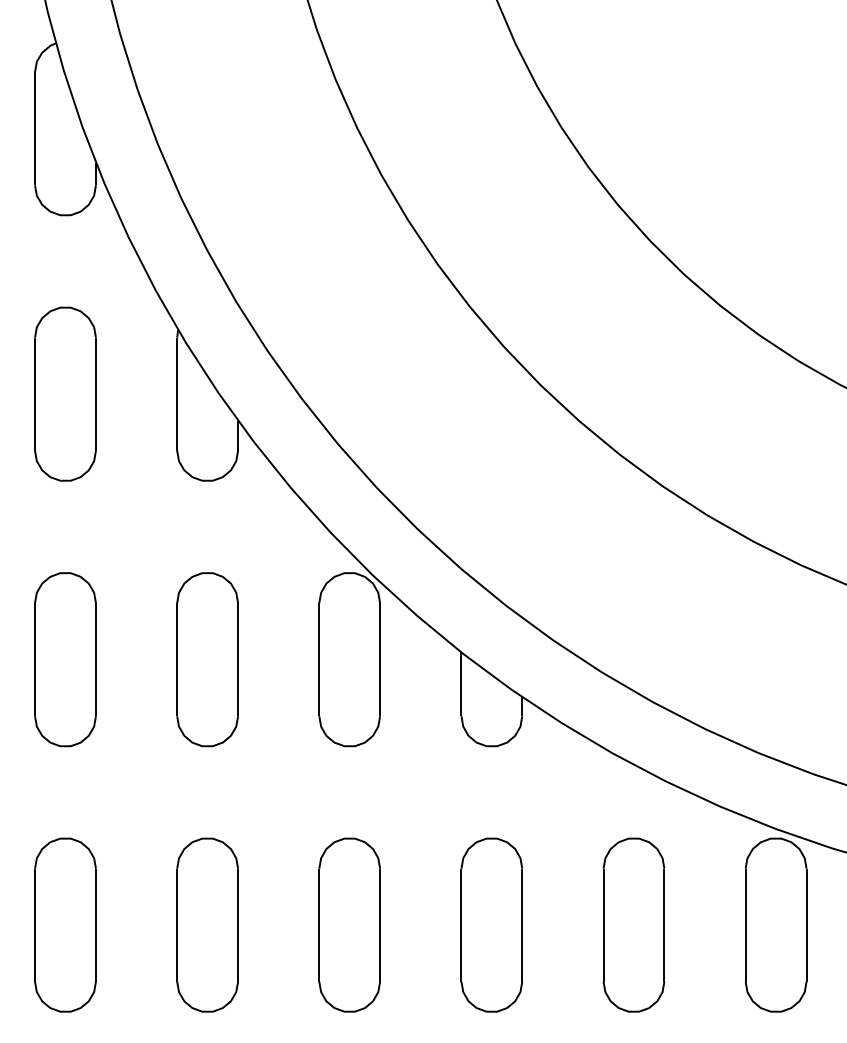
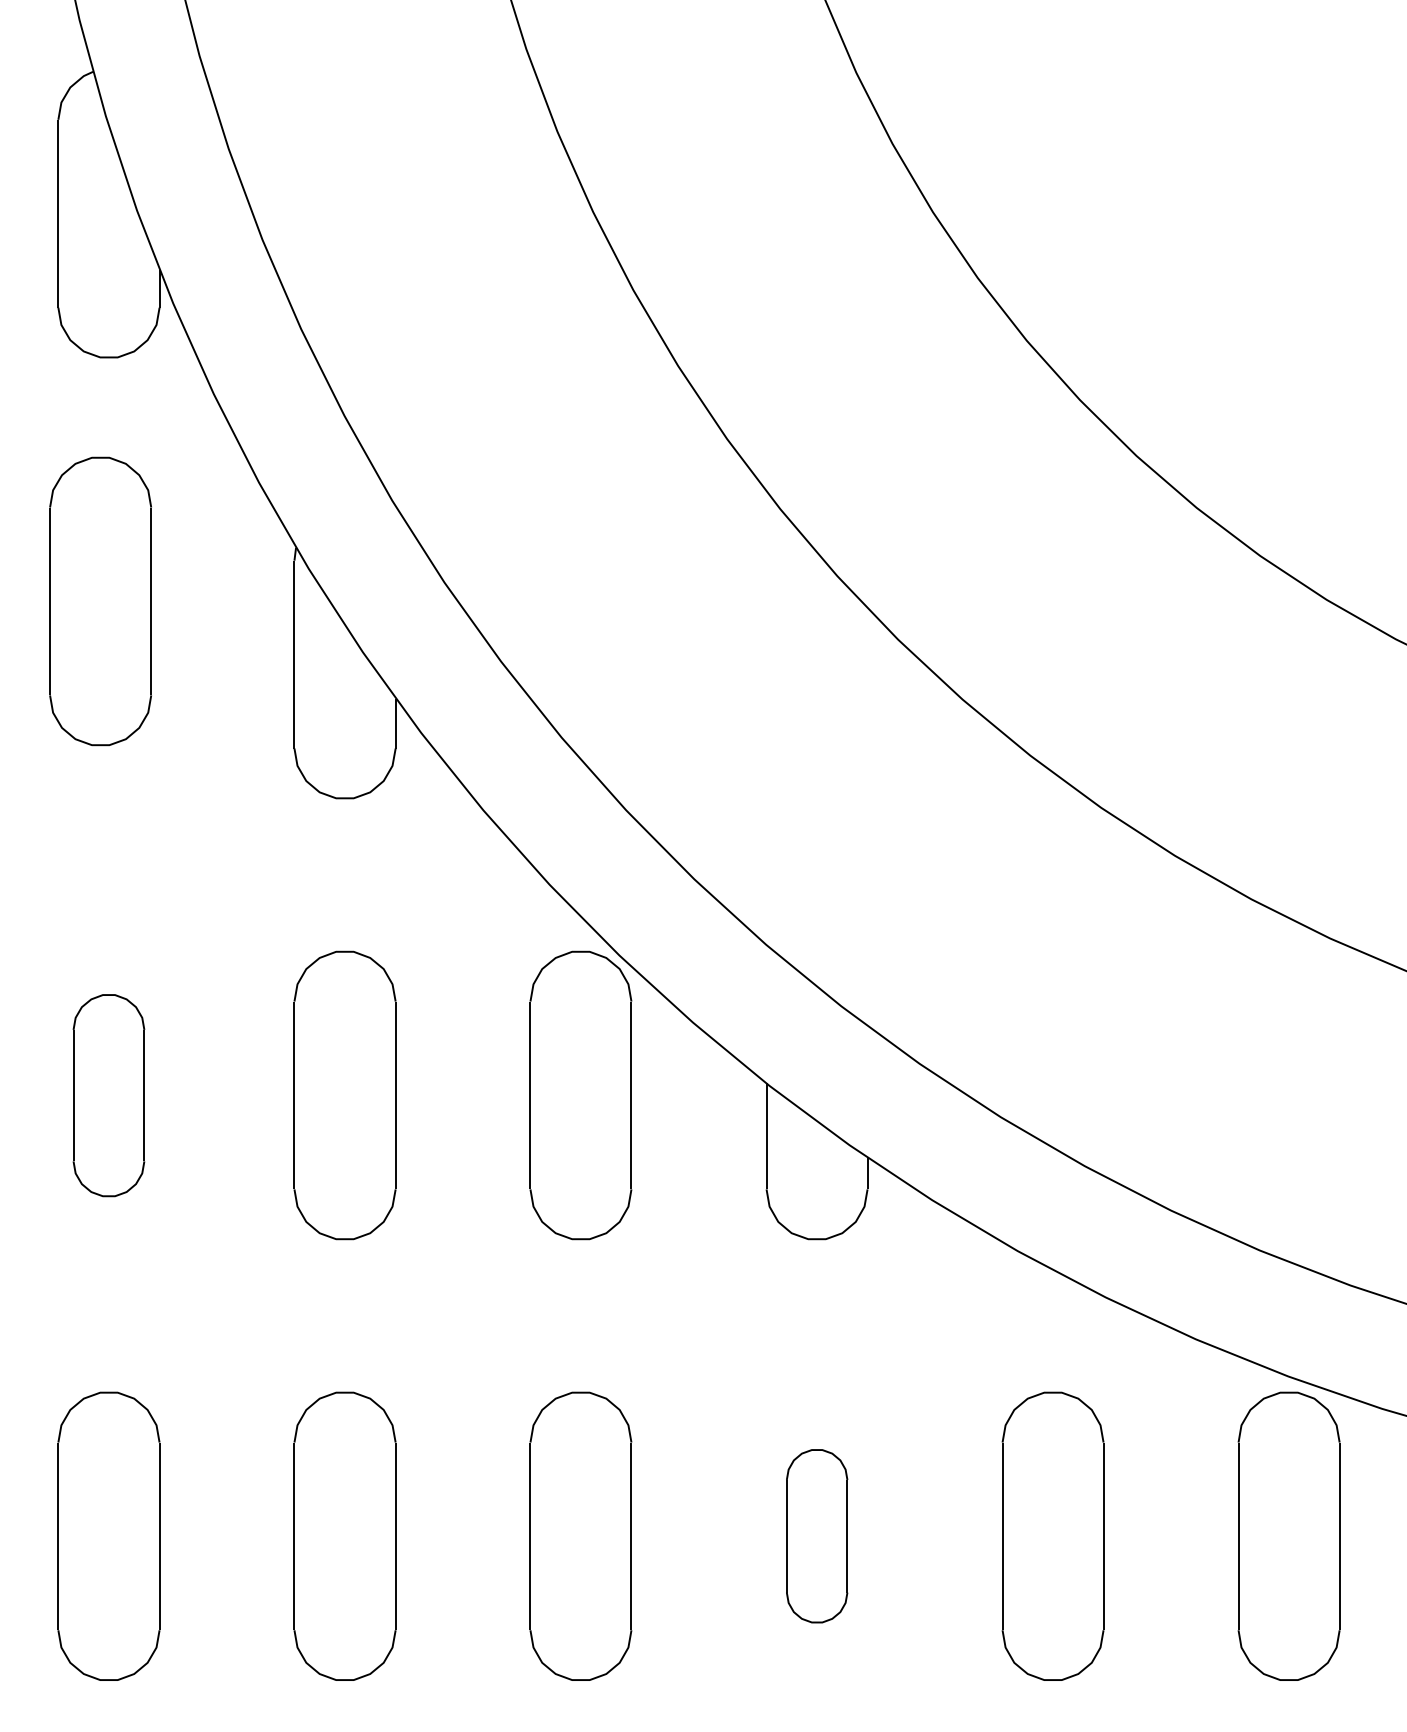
part: (65, 393) -> (100, 600), moved
part: (65, 659) -> (108, 1095), size x0.7
part: (491, 924) -> (816, 1535), size x0.6

